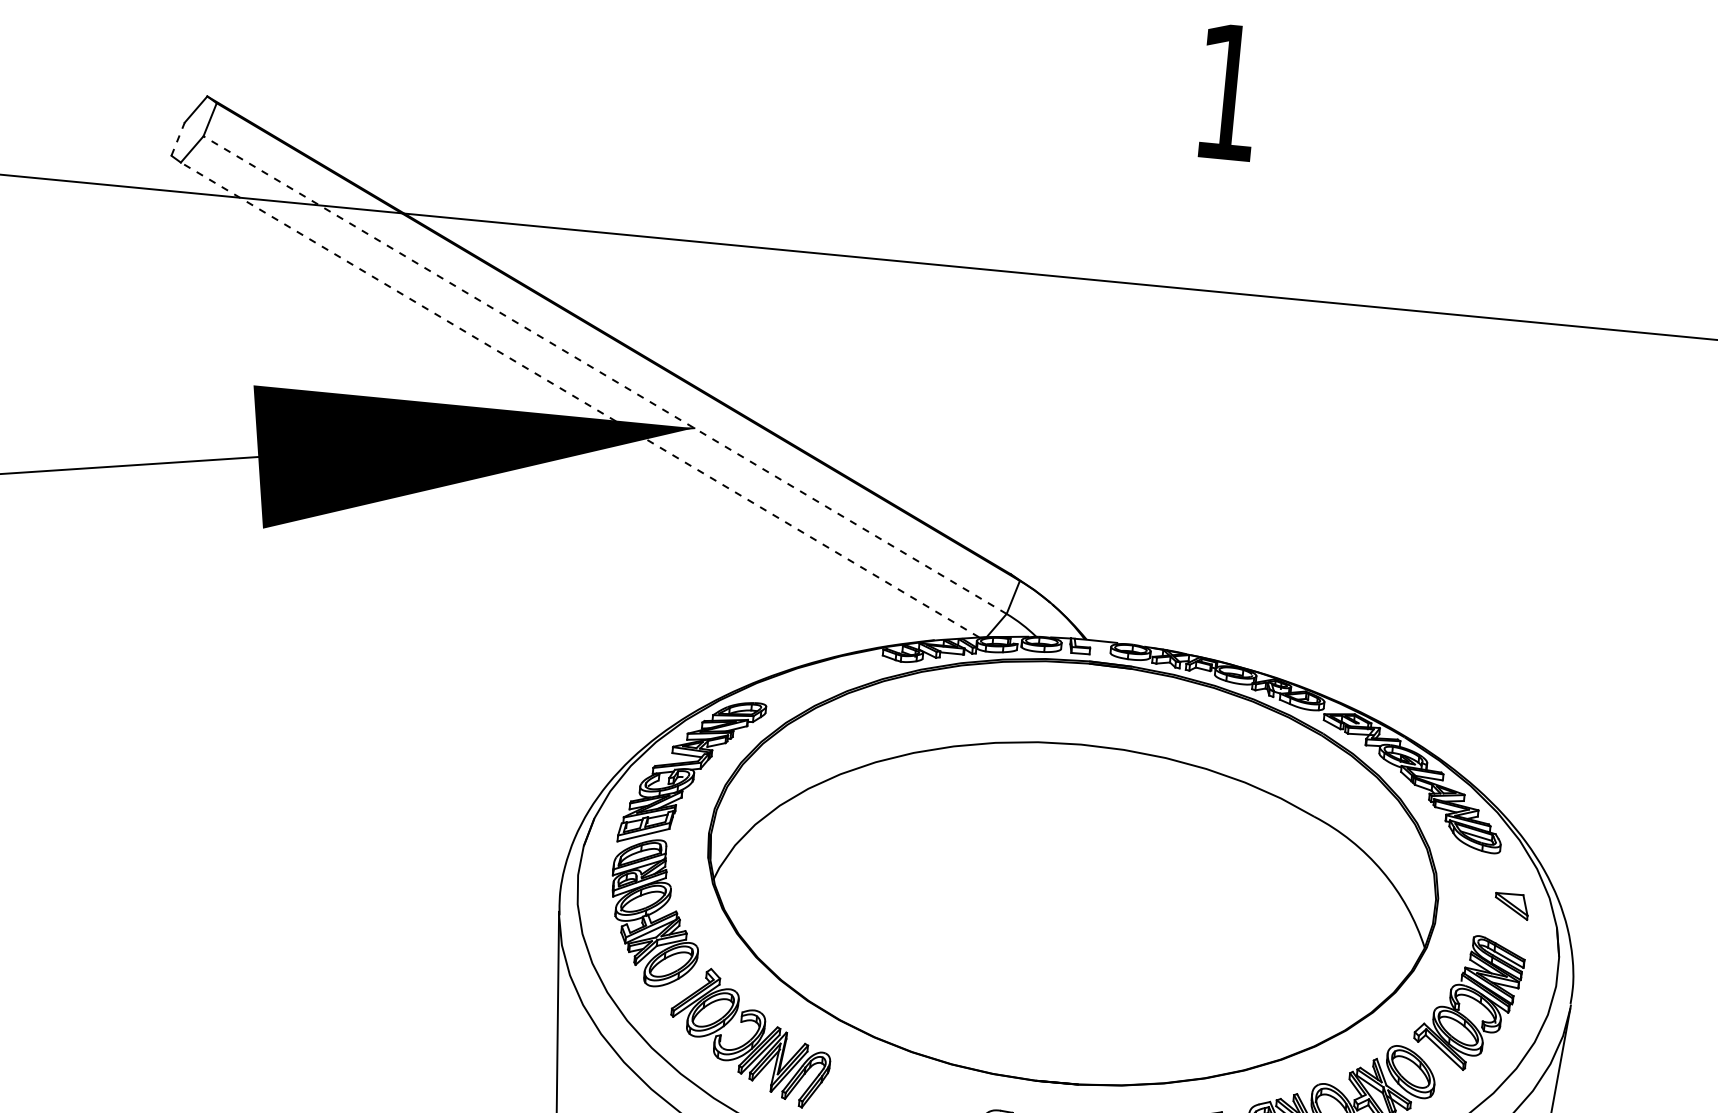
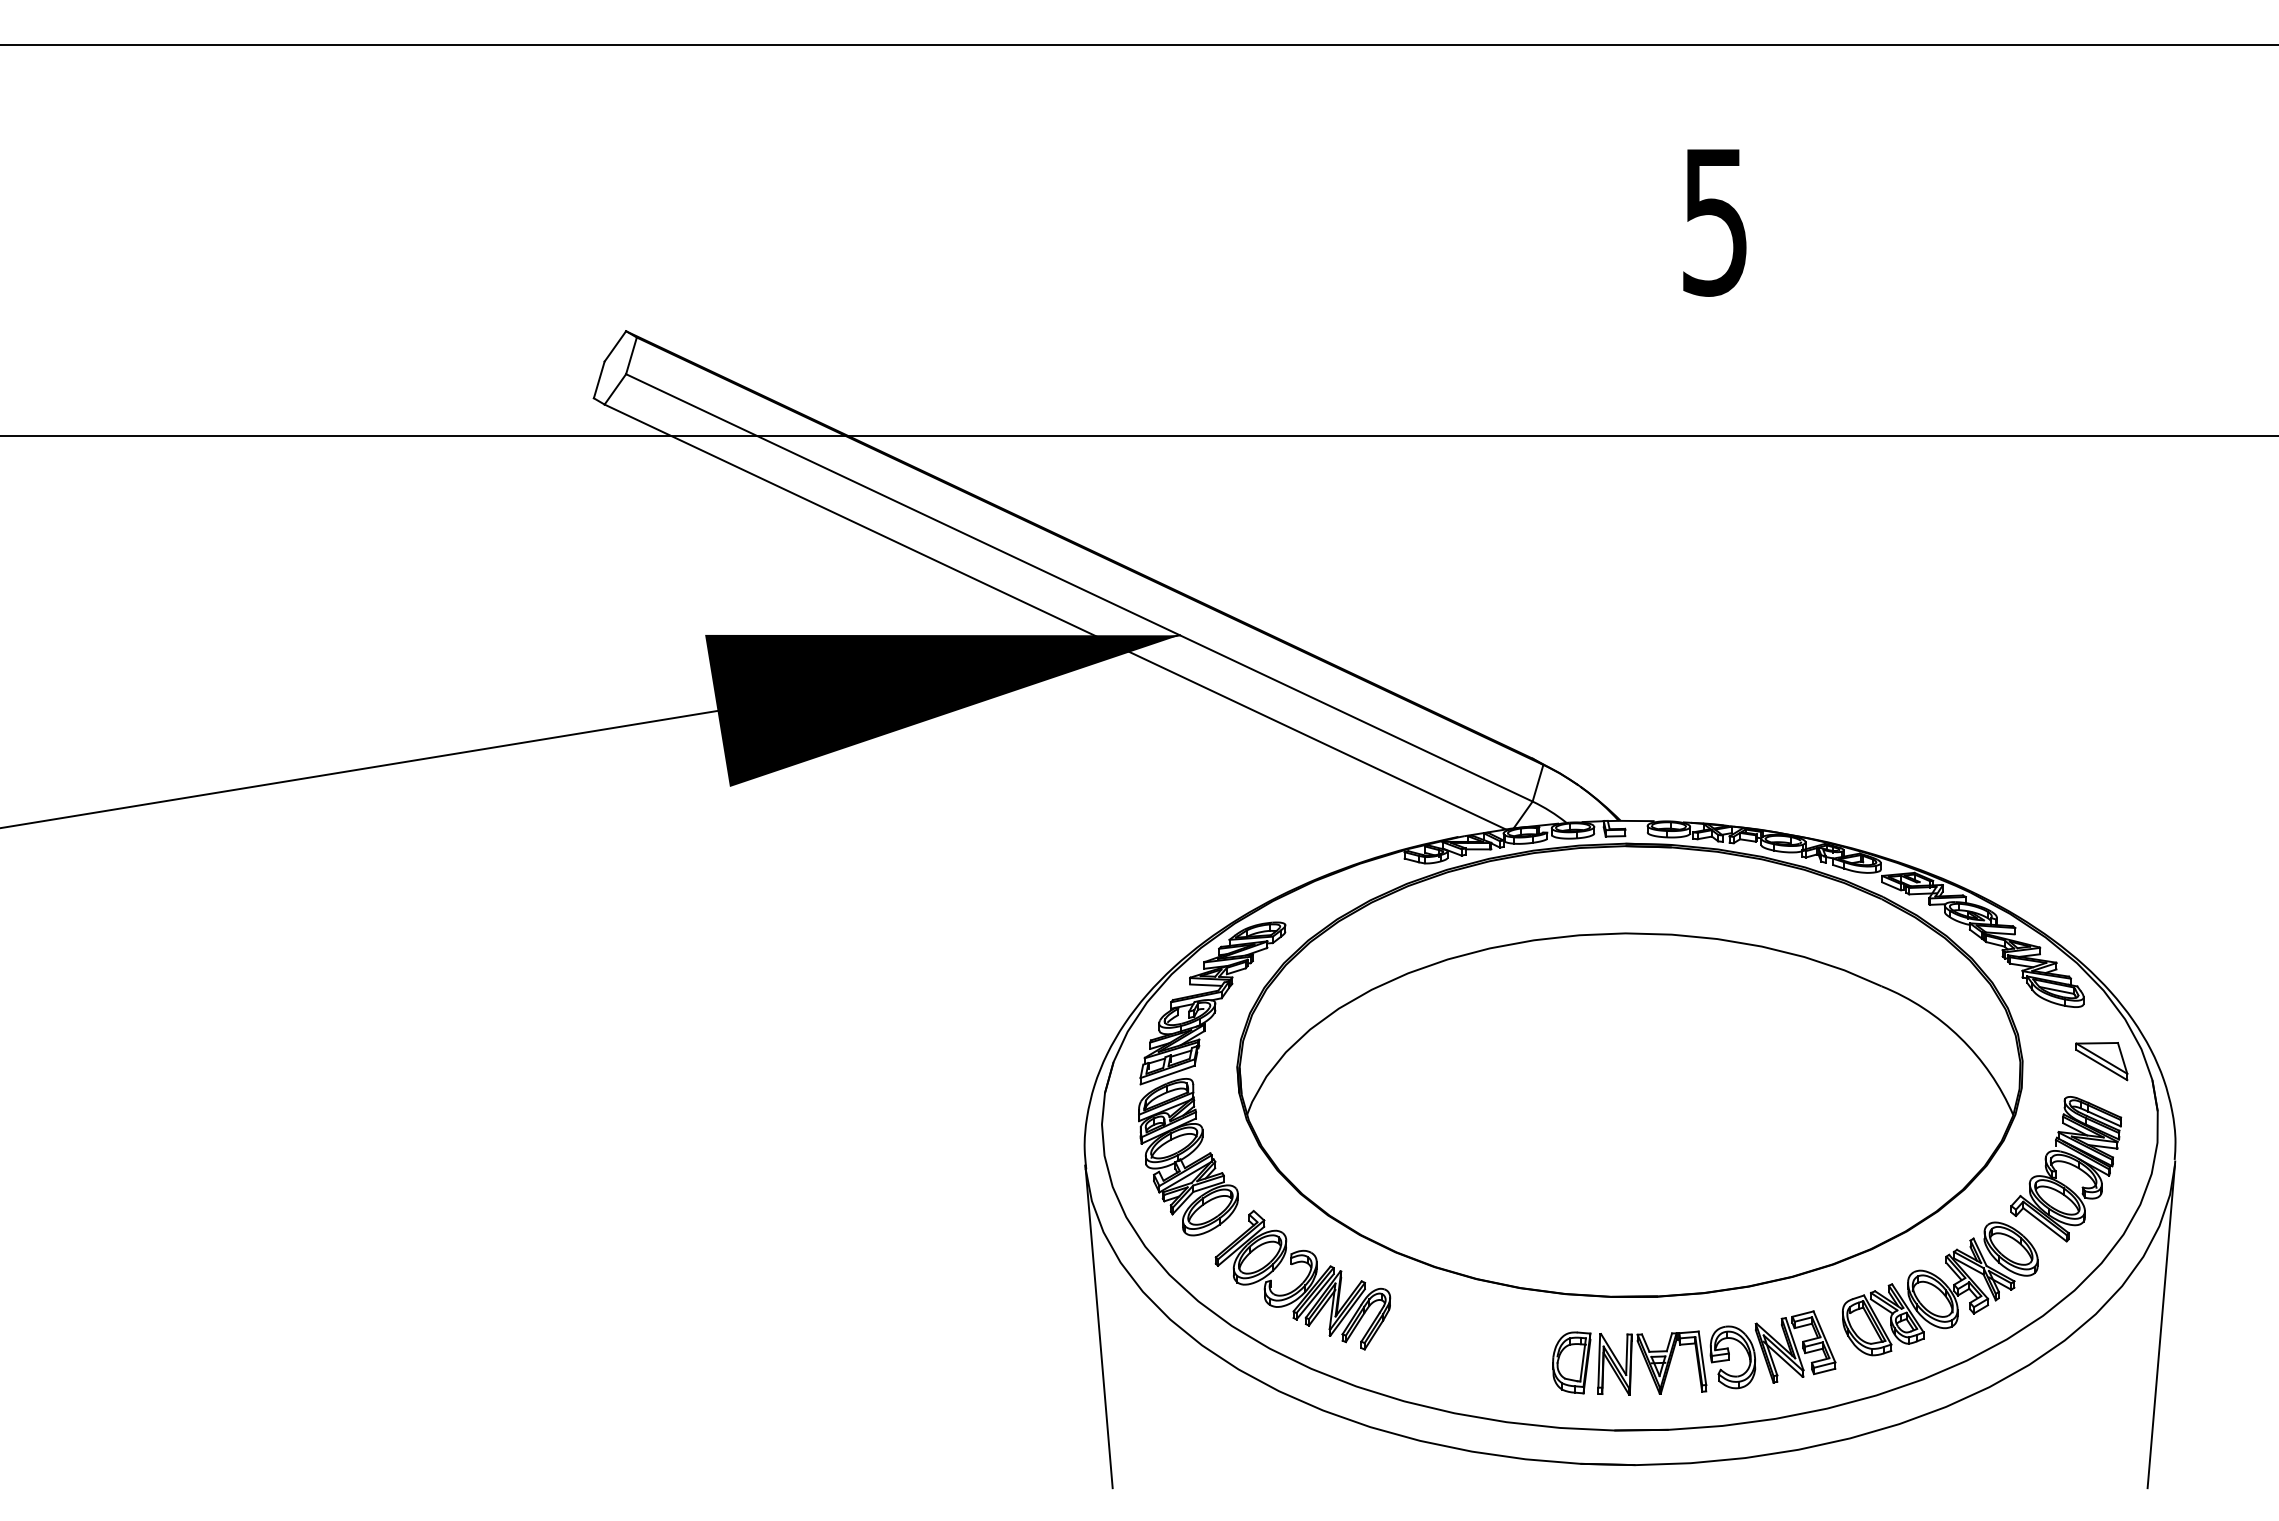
text: (1227, 92) -> (1714, 222), 1 -> 5
line: (178, 138) -> (599, 379), dashed -> solid
line: (604, 374) -> (1078, 587), dashed -> solid
line: (579, 399) -> (1054, 616), dashed -> solid
part: (1511, 906) -> (2101, 1061), size x1.43

